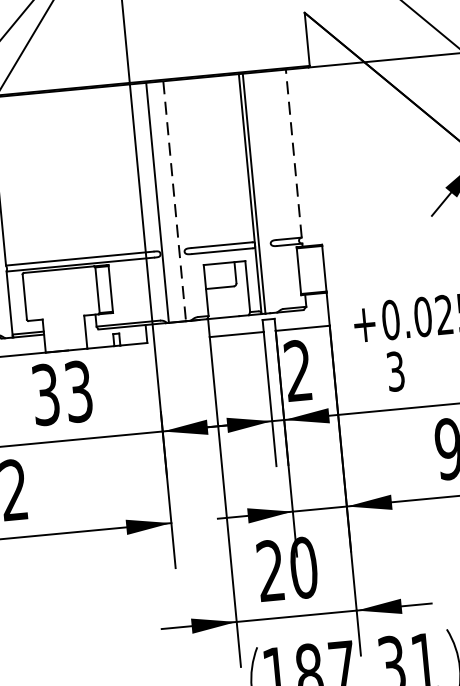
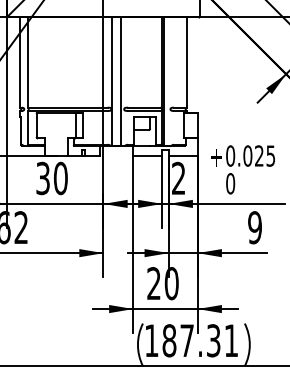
line: (294, 153) -> (187, 62), dashed -> solid
line: (174, 202) -> (121, 82), dashed -> solid
text: (395, 371) -> (230, 183), 3 -> 0
text: (78, 391) -> (60, 178), 33 -> 30

